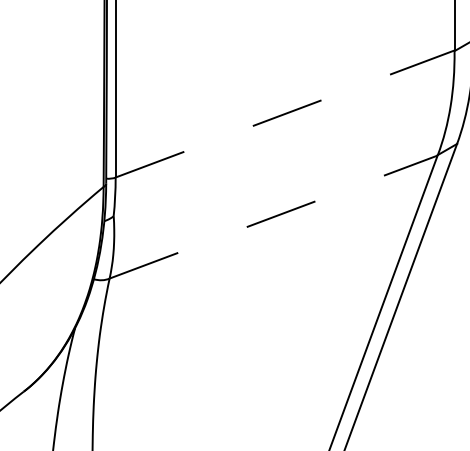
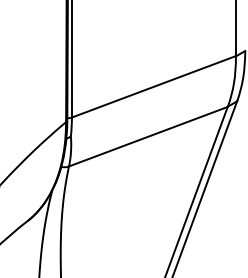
line: (284, 113) -> (153, 86), dashed -> solid
line: (273, 216) -> (148, 136), dashed -> solid

